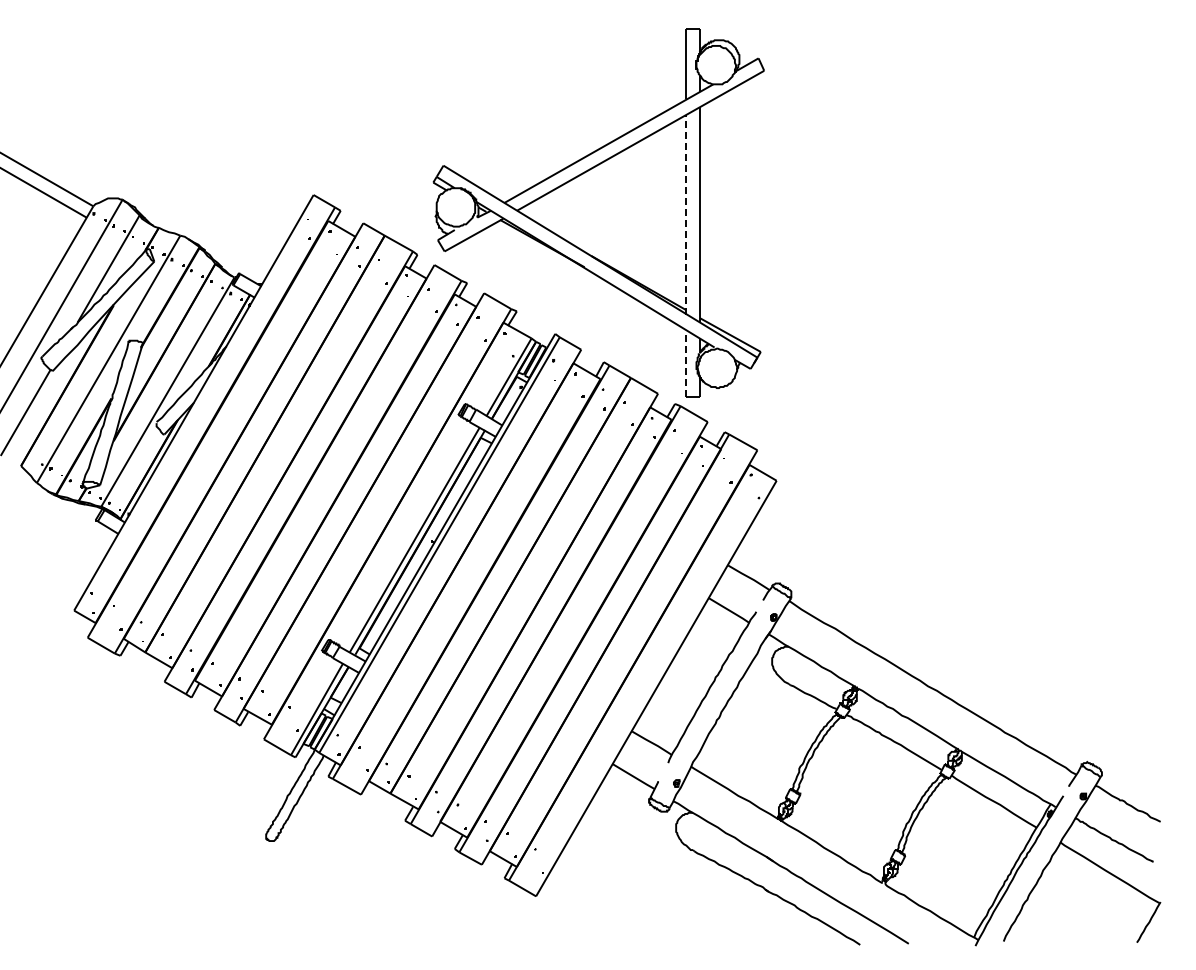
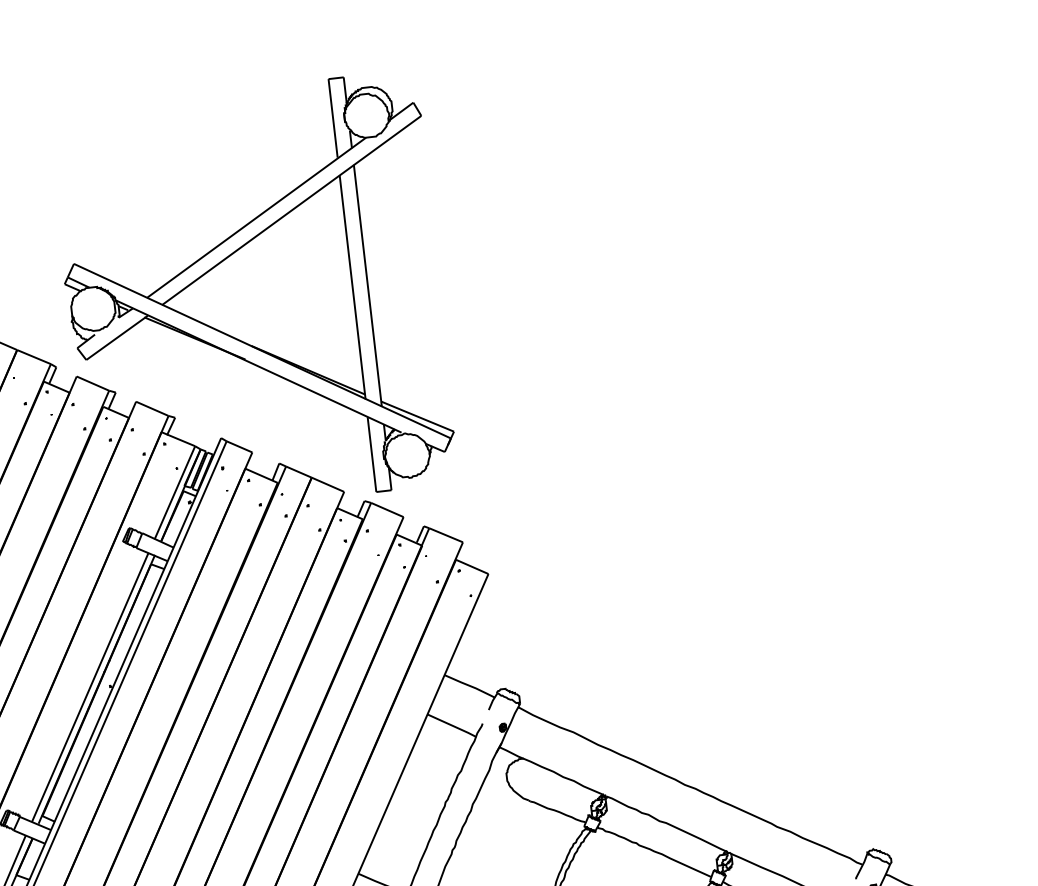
line: (686, 214) -> (352, 287), dashed -> solid
line: (686, 363) -> (372, 454), dashed -> solid

